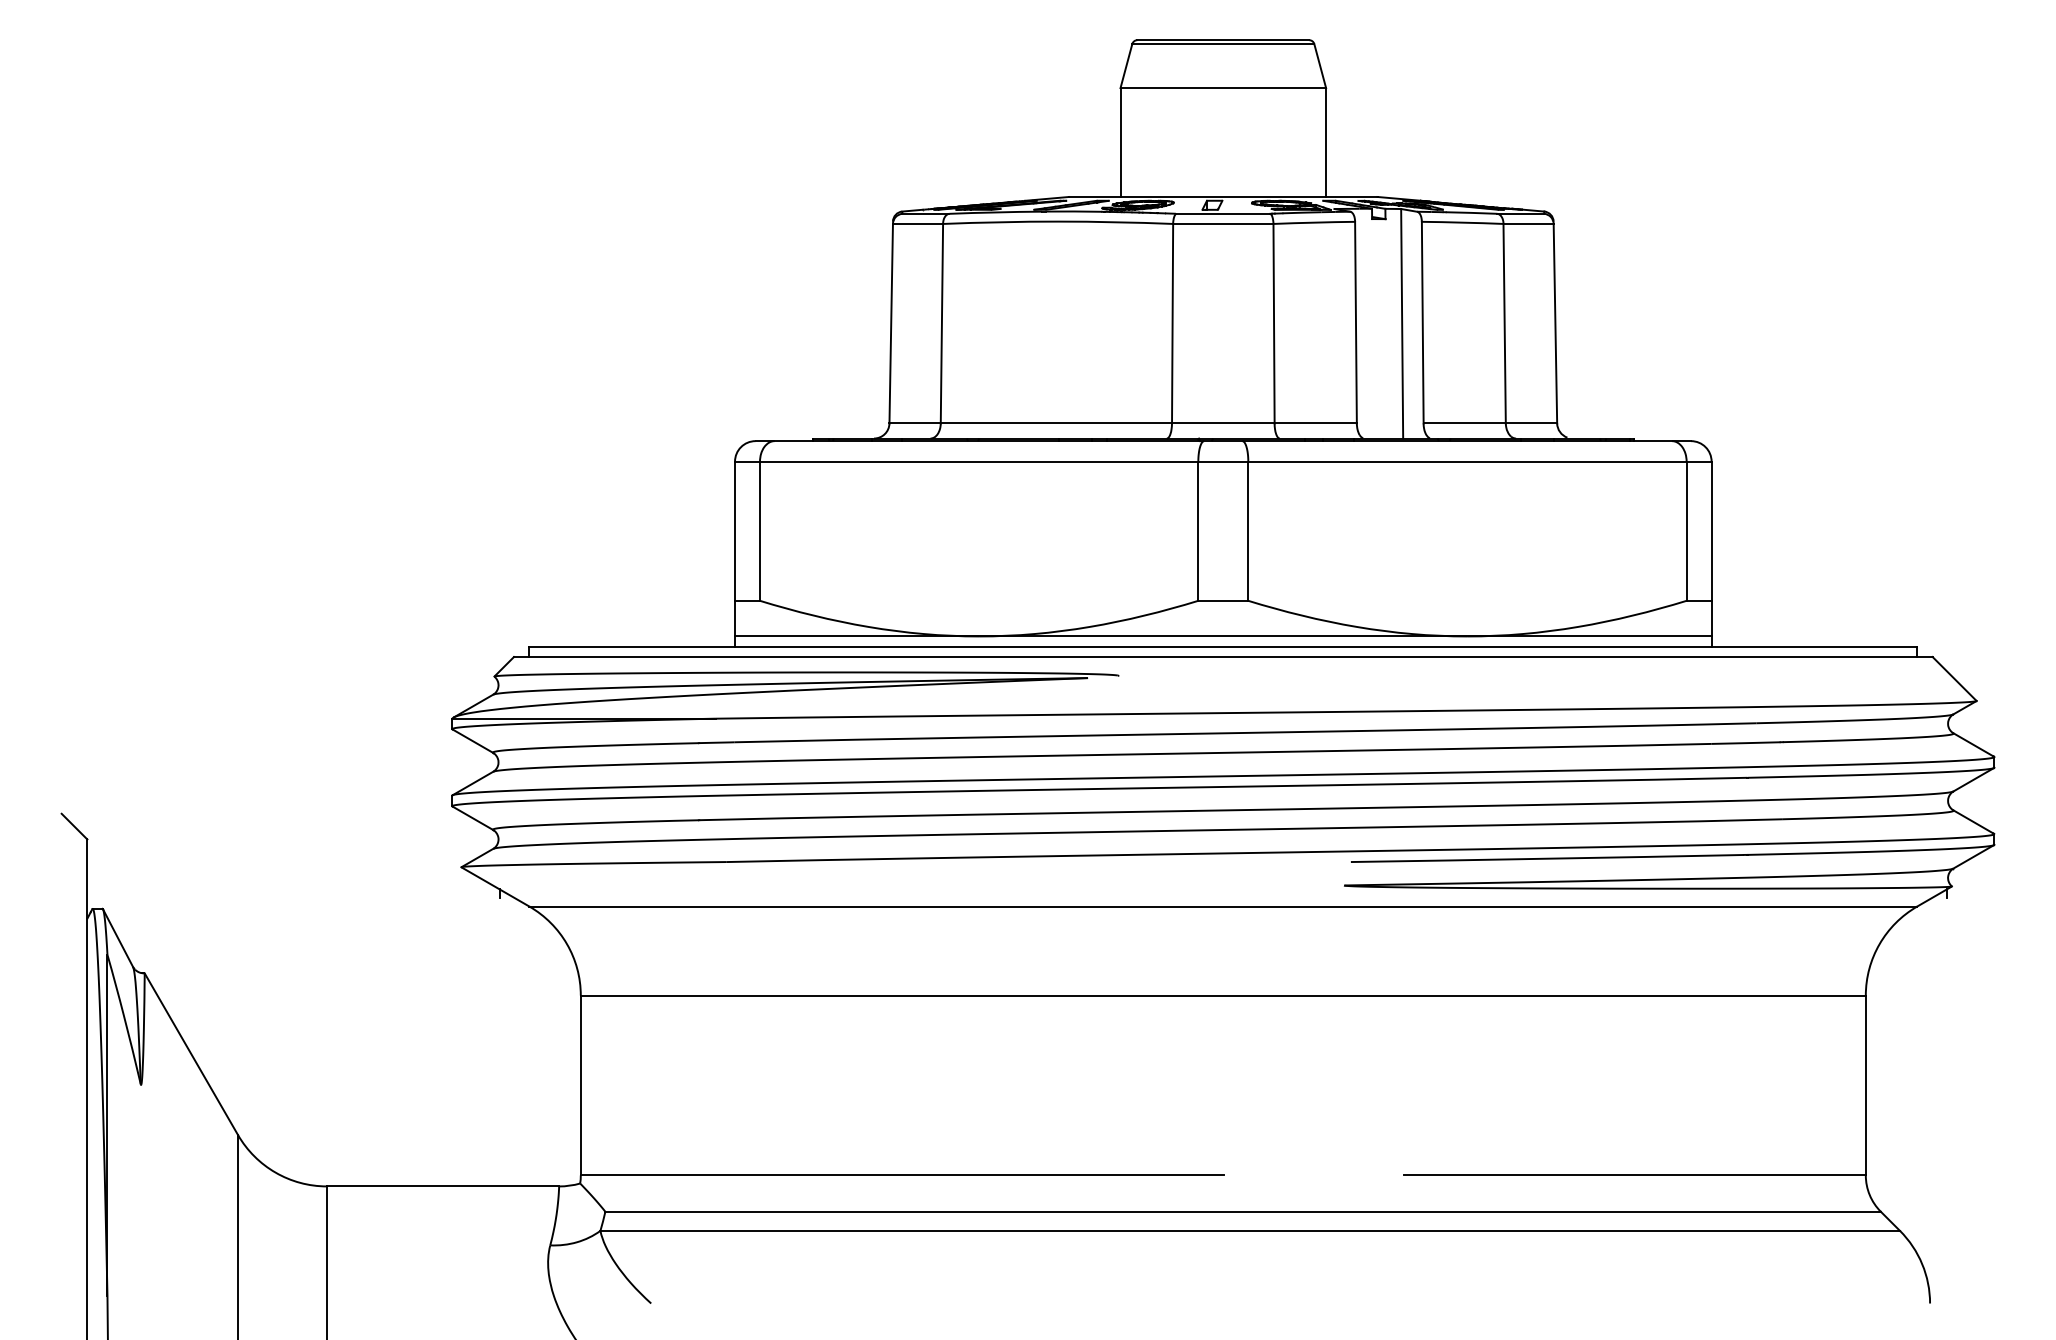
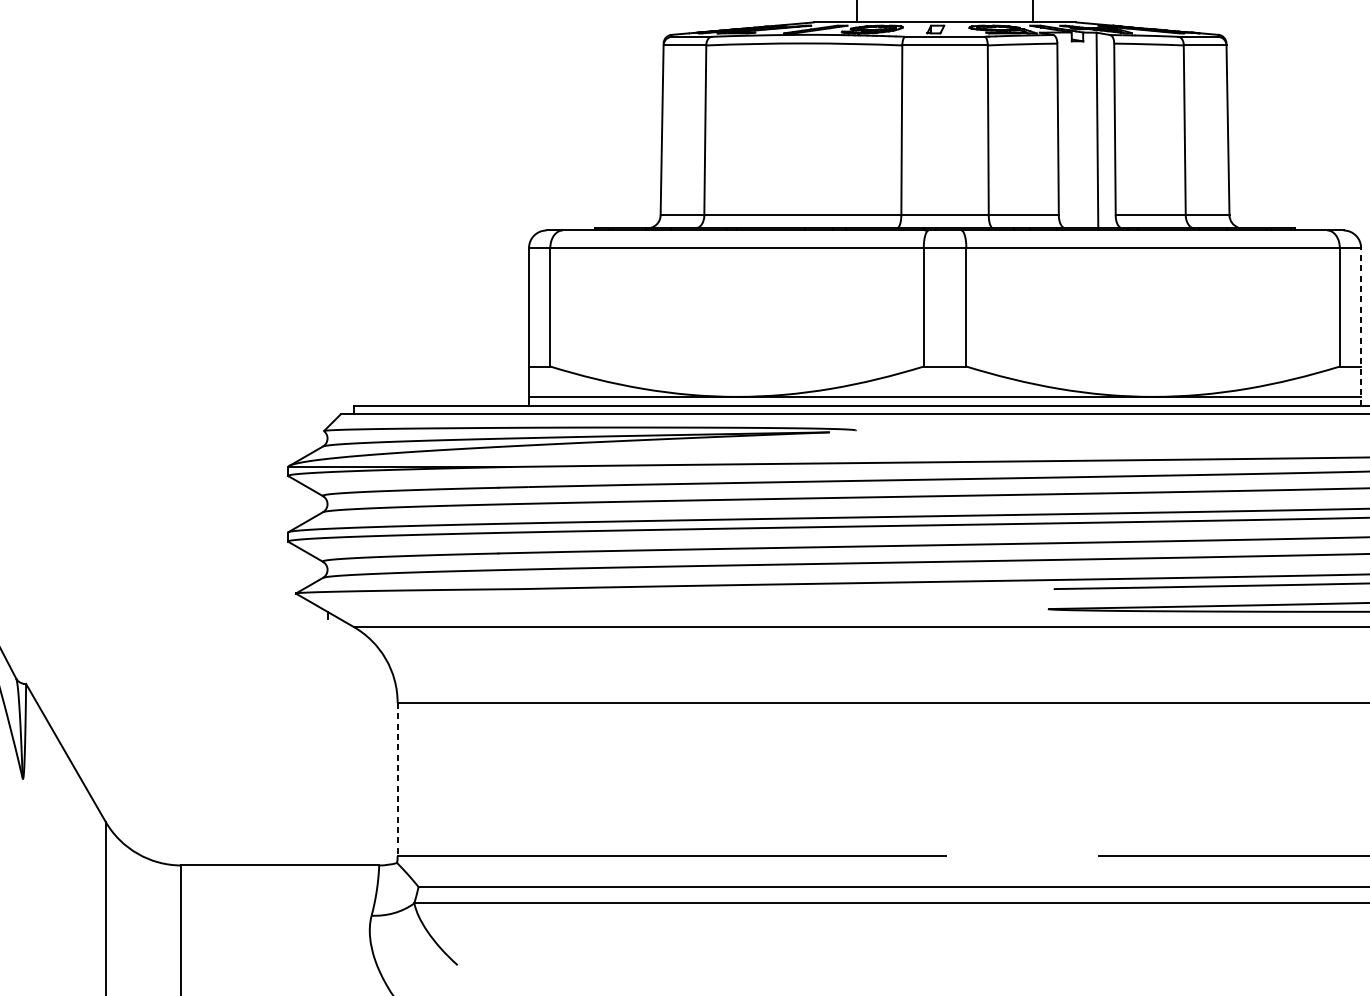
line: (1711, 554) -> (1360, 327), solid -> dashed
line: (580, 1085) -> (397, 779), solid -> dashed

